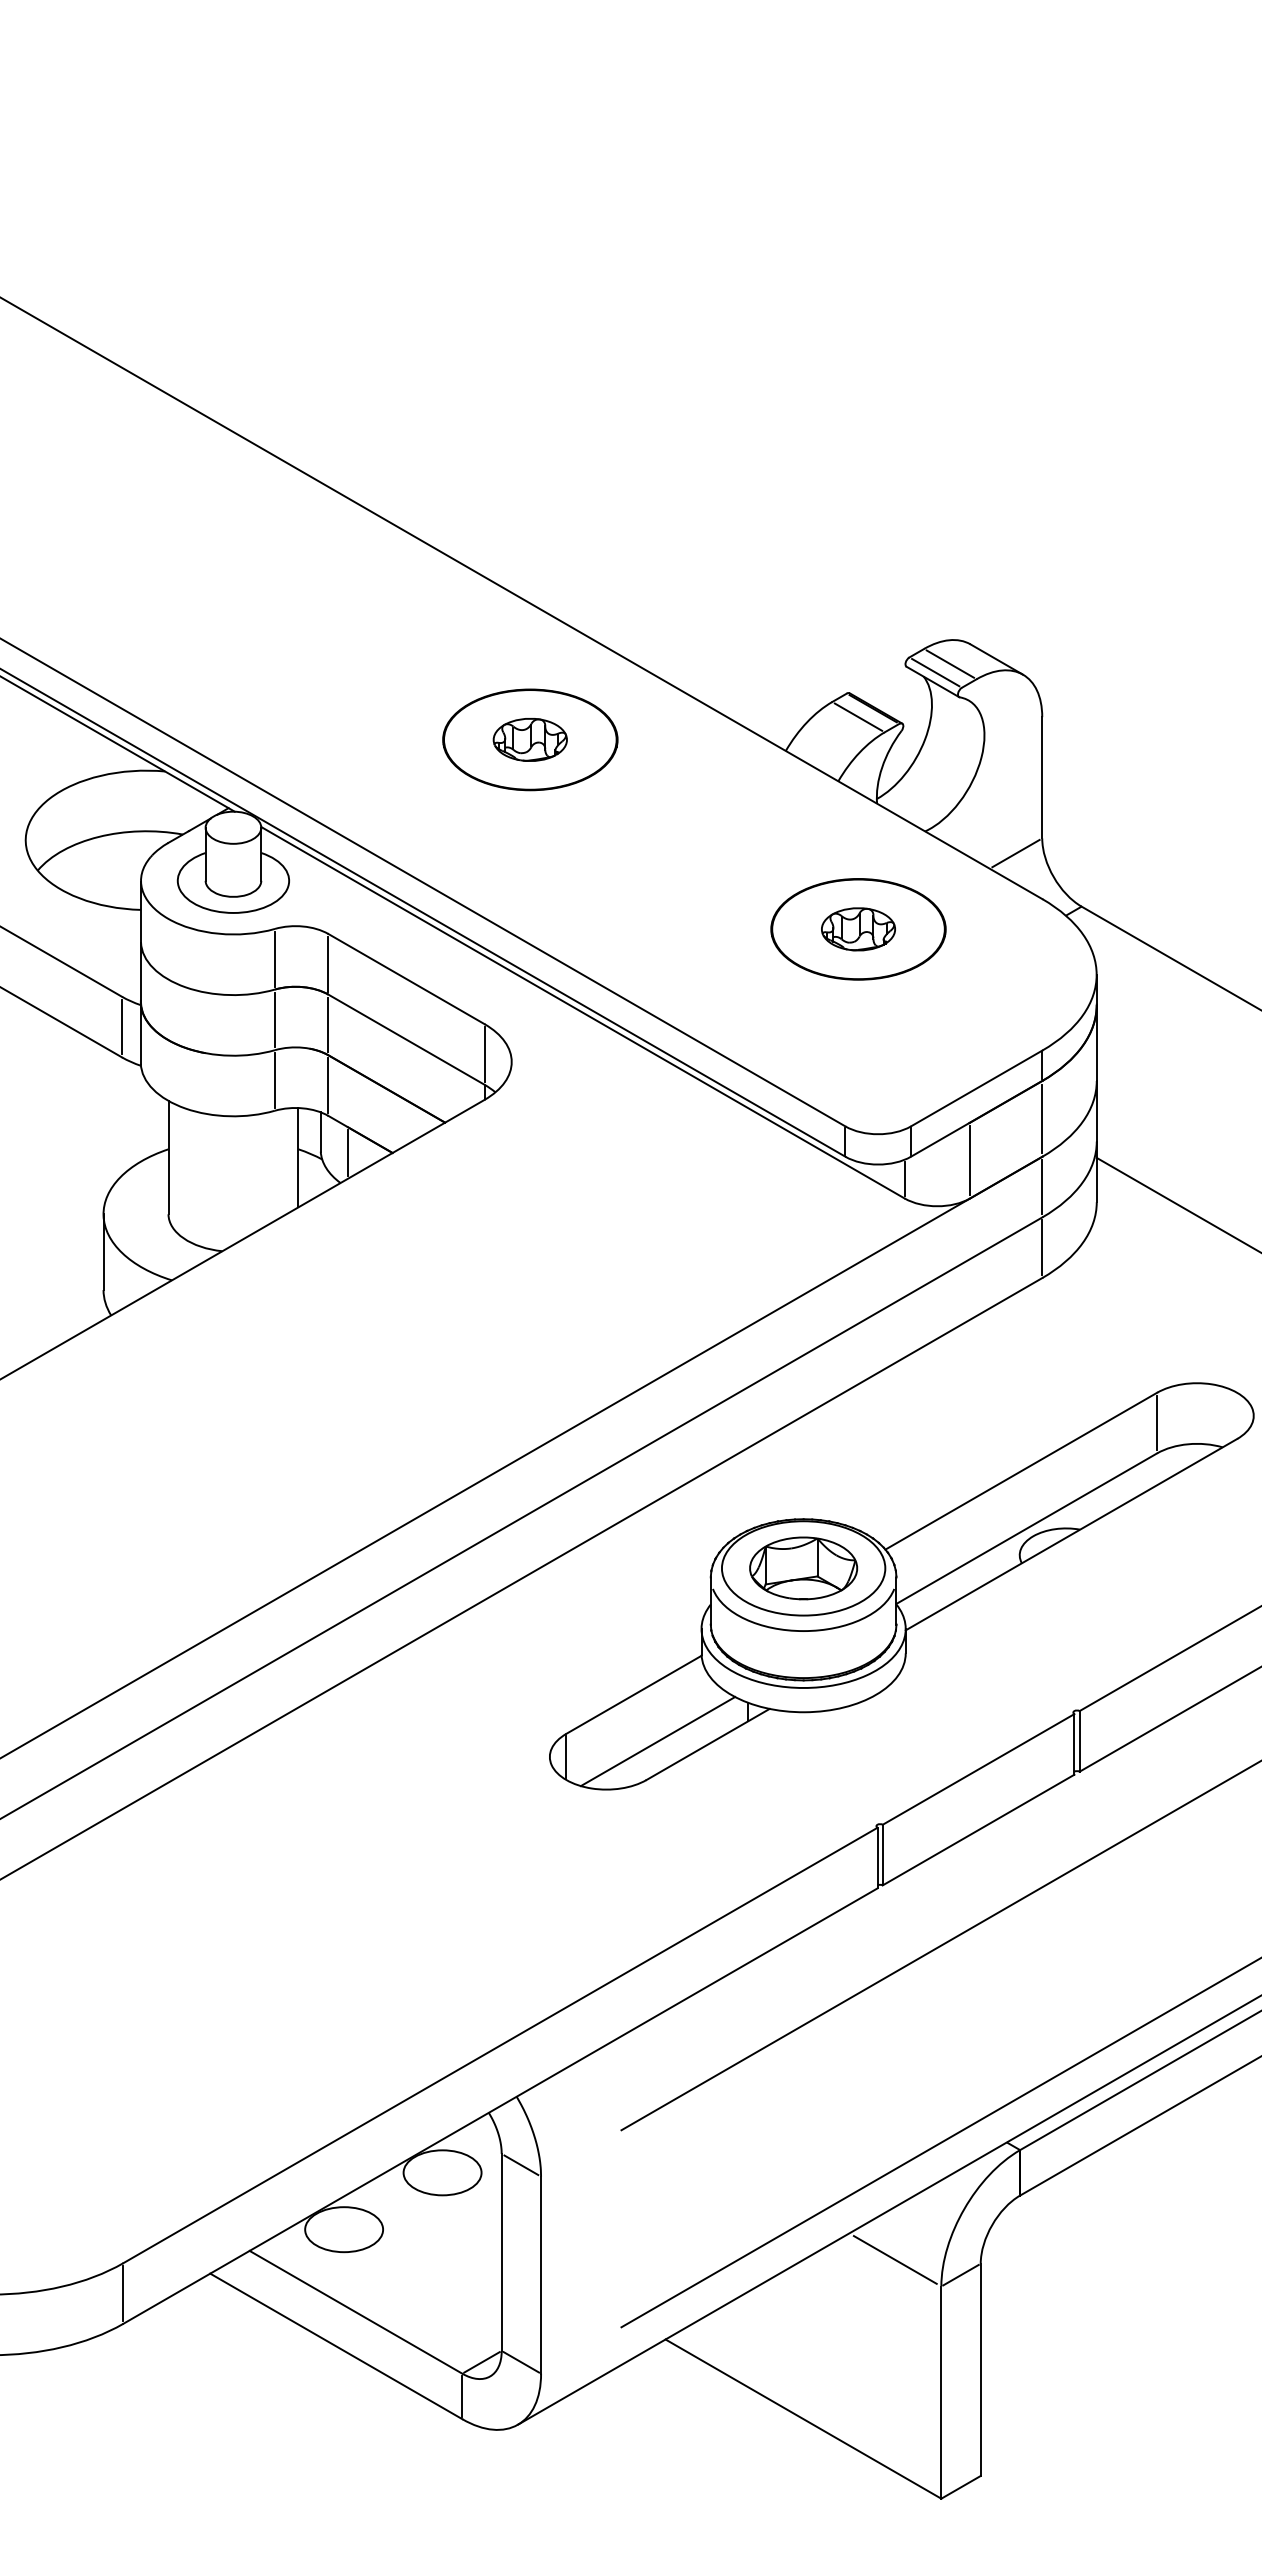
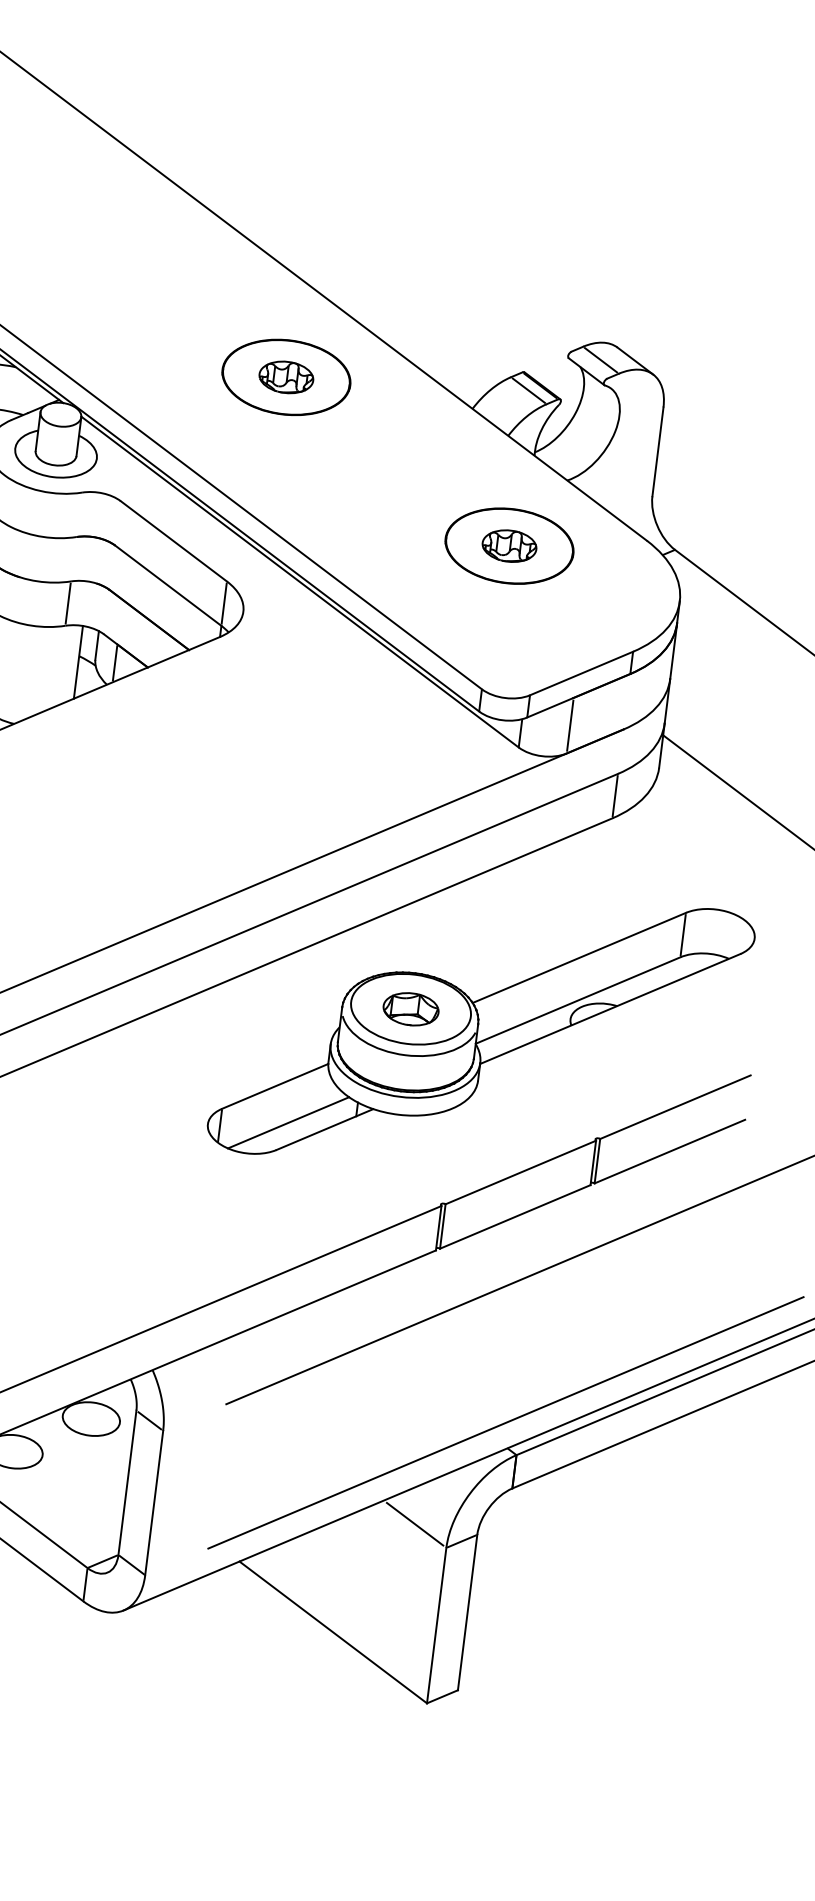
line: (935, 672) -> (589, 365), removed
line: (1015, 853) -> (631, 504), removed
line: (275, 958) -> (79, 514), removed
line: (328, 964) -> (118, 523), removed
line: (275, 1019) -> (74, 559), removed
line: (328, 1024) -> (112, 567), removed
line: (328, 1085) -> (107, 612), removed
line: (1042, 1118) -> (627, 701), removed
line: (1042, 1186) -> (620, 751), removed
part: (803, 1568) -> (410, 1009), size x0.7

